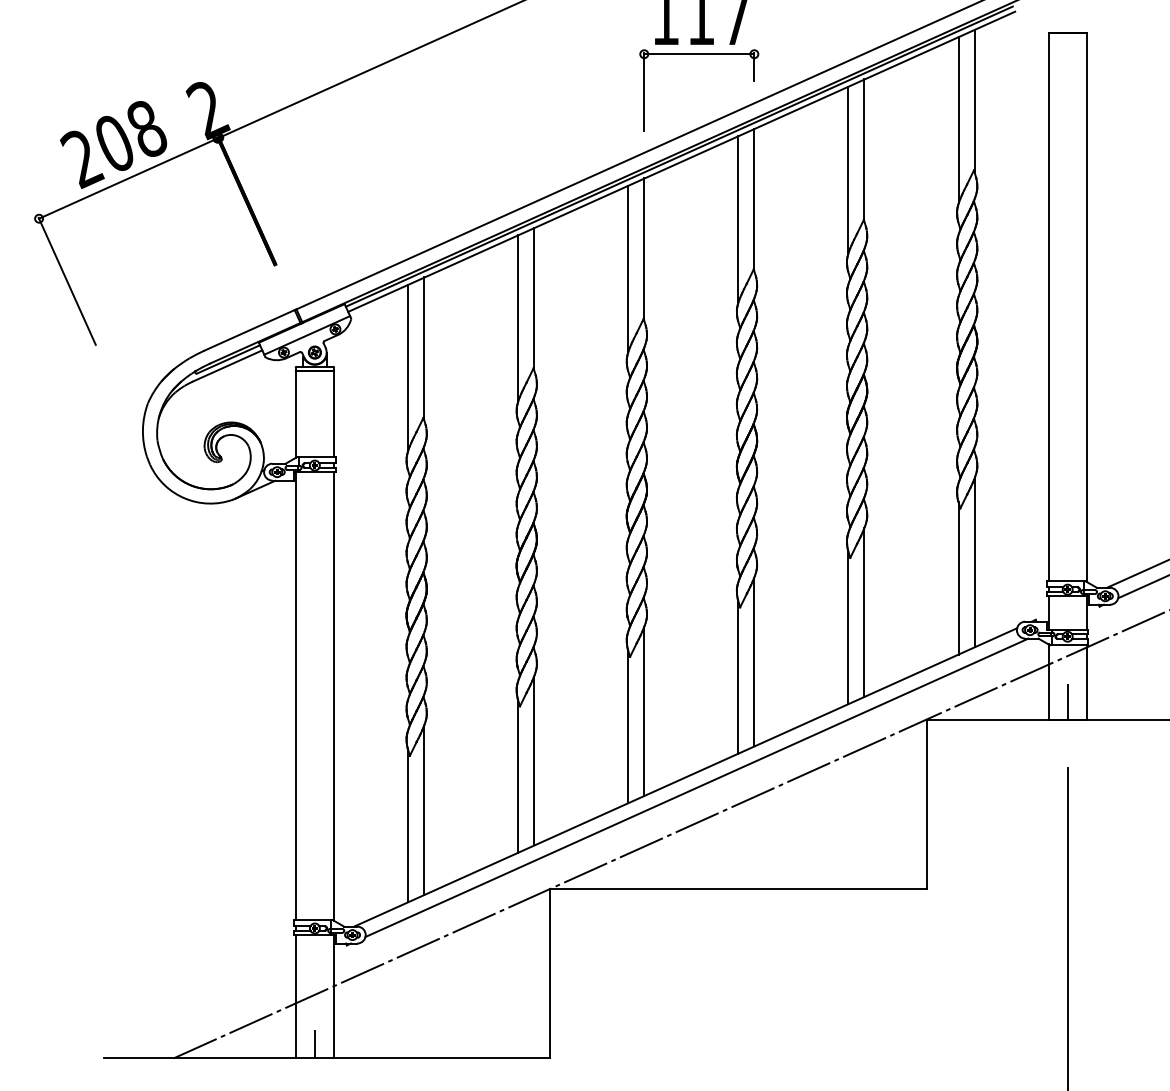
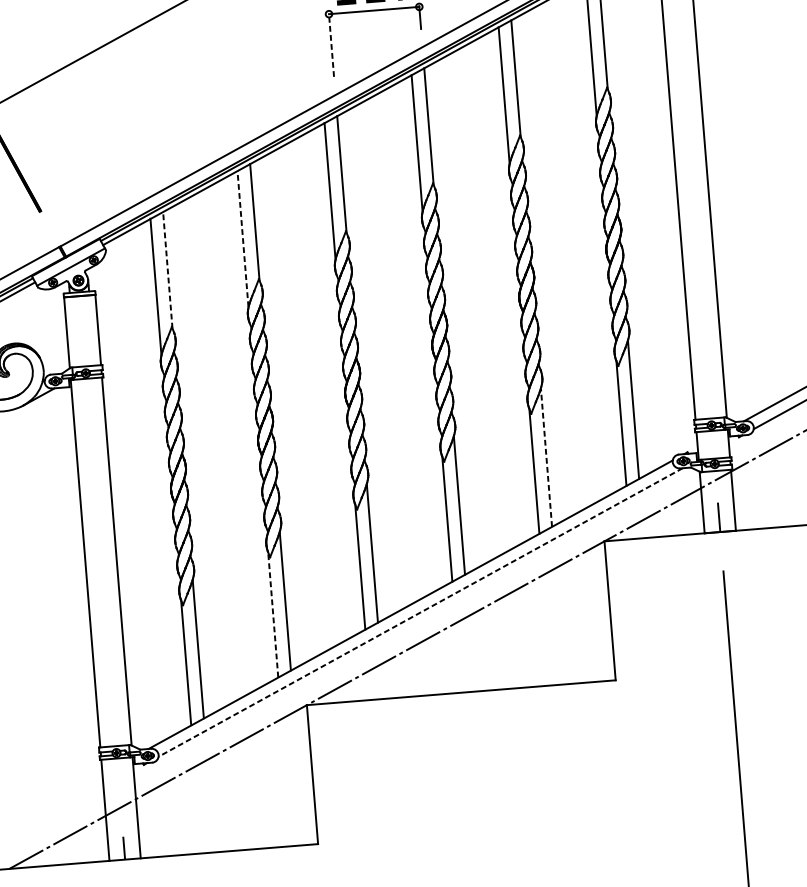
line: (644, 91) -> (331, 44), solid -> dashed
line: (518, 317) -> (243, 238), solid -> dashed
line: (424, 348) -> (168, 270), solid -> dashed
line: (864, 612) -> (546, 457), solid -> dashed
line: (518, 775) -> (273, 614), solid -> dashed
line: (696, 788) -> (420, 613), solid -> dashed

